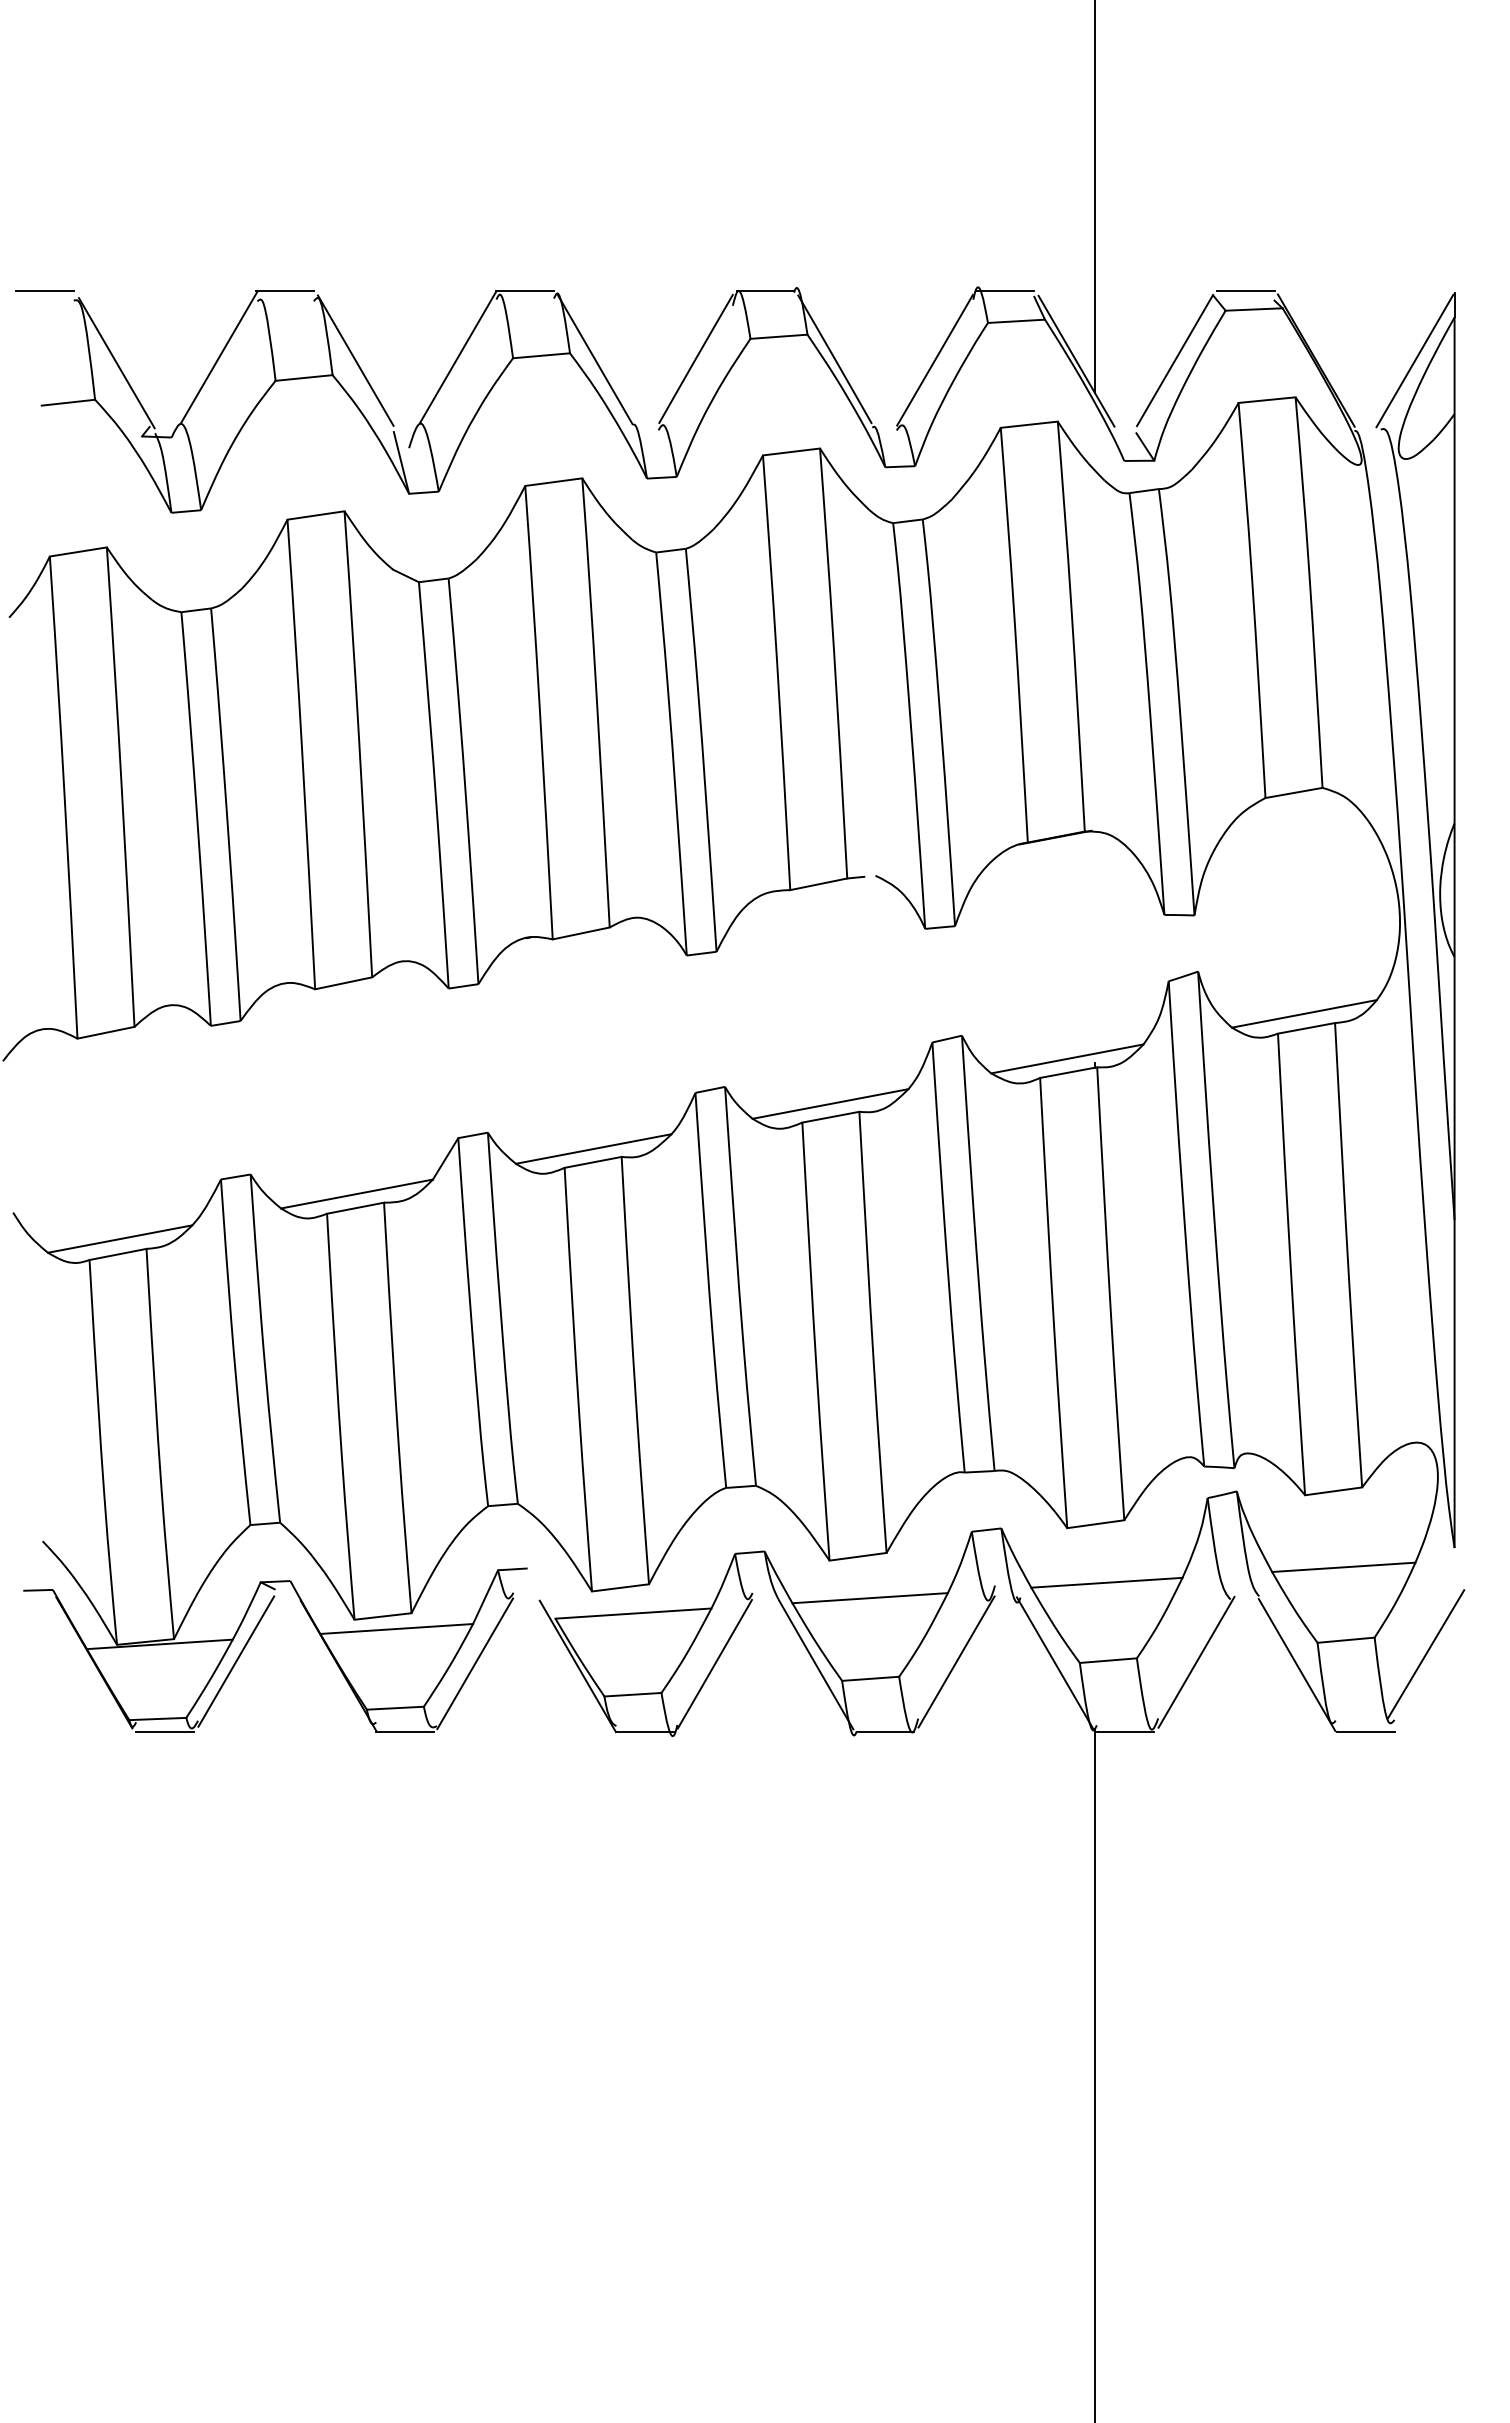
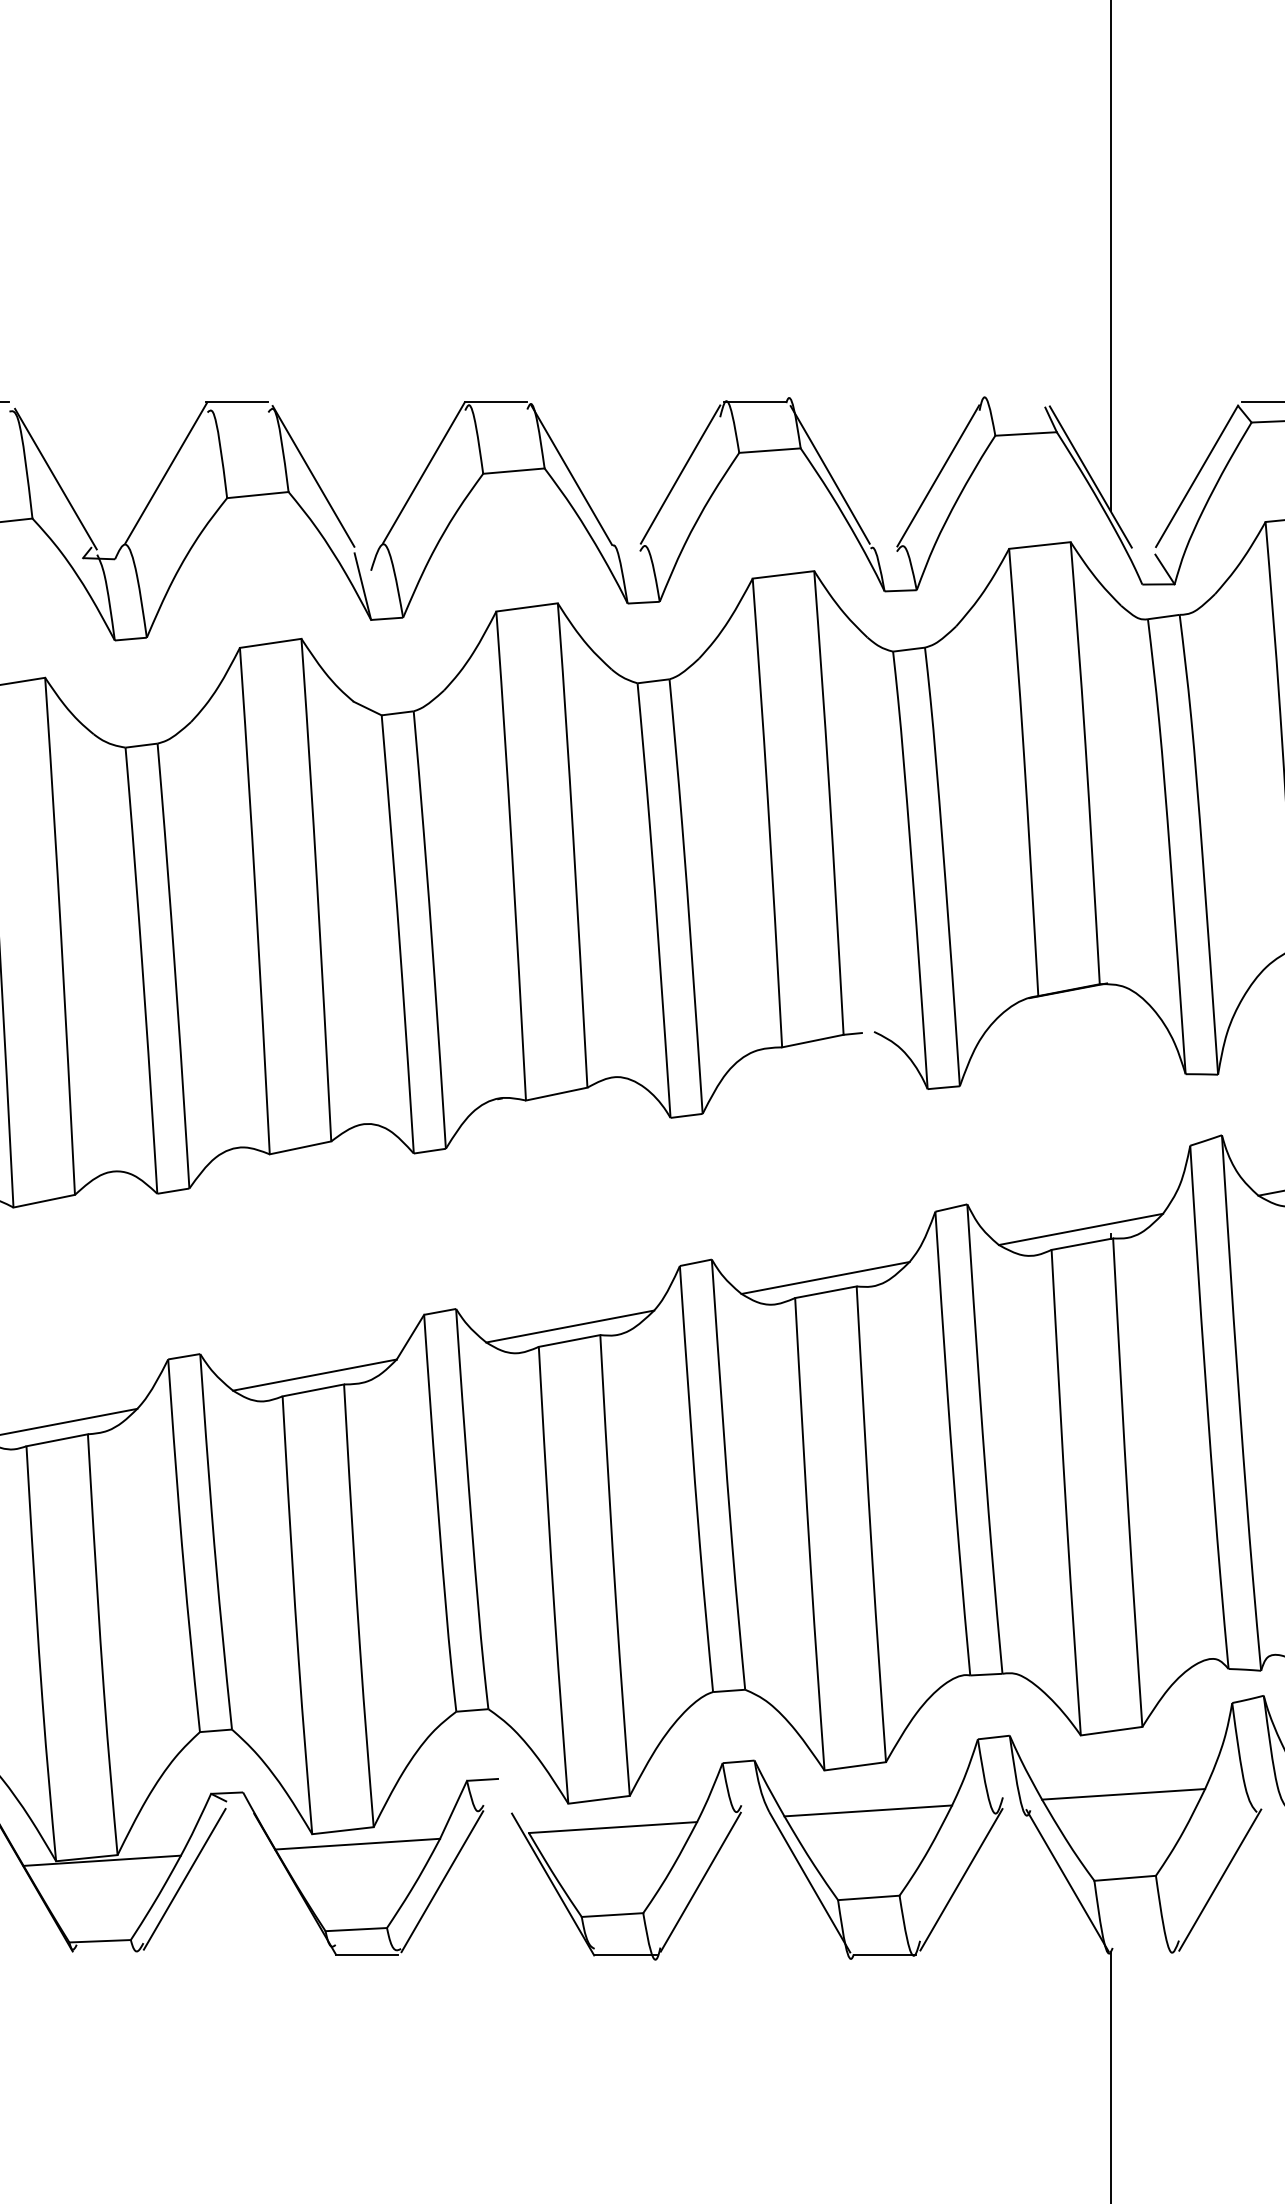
line: (1005, 291) -> (1014, 401), removed
line: (164, 1732) -> (107, 1955), removed
line: (1125, 1732) -> (1143, 1955), removed

